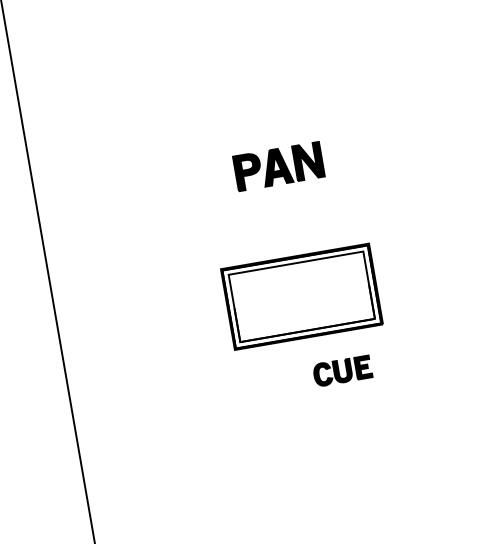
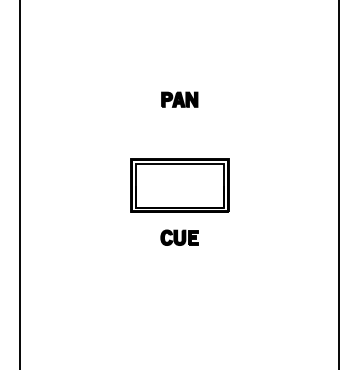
part: (278, 165) -> (179, 99), size x0.62
part: (342, 370) -> (179, 237), moved

